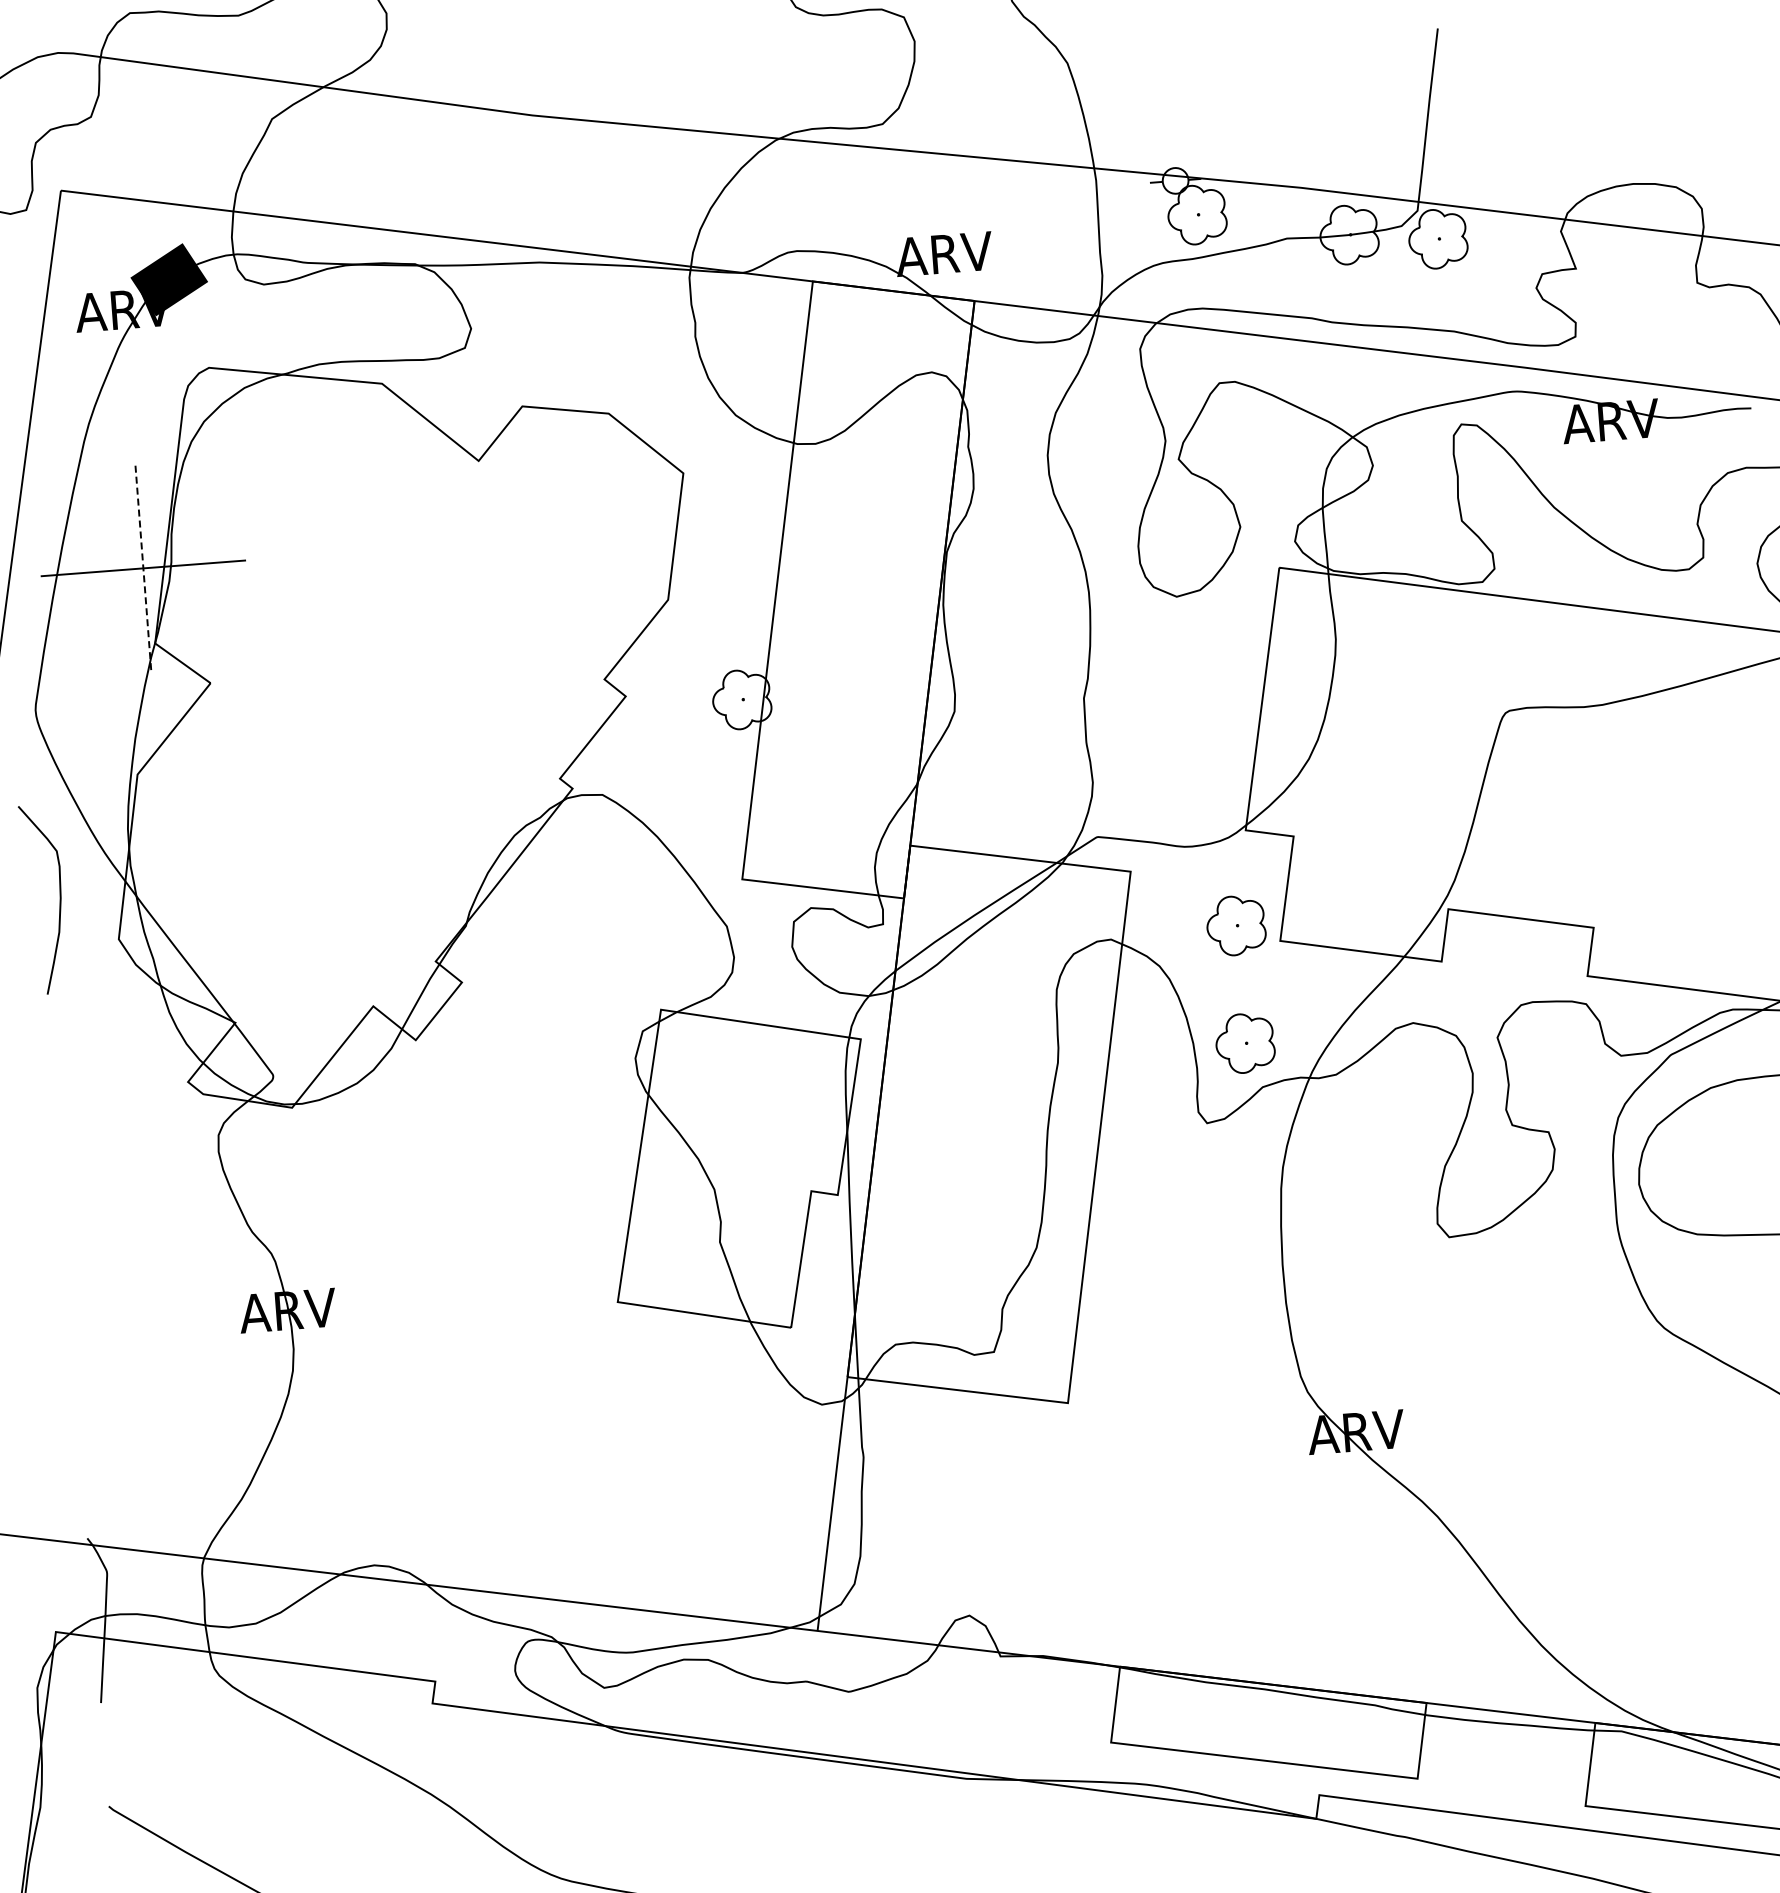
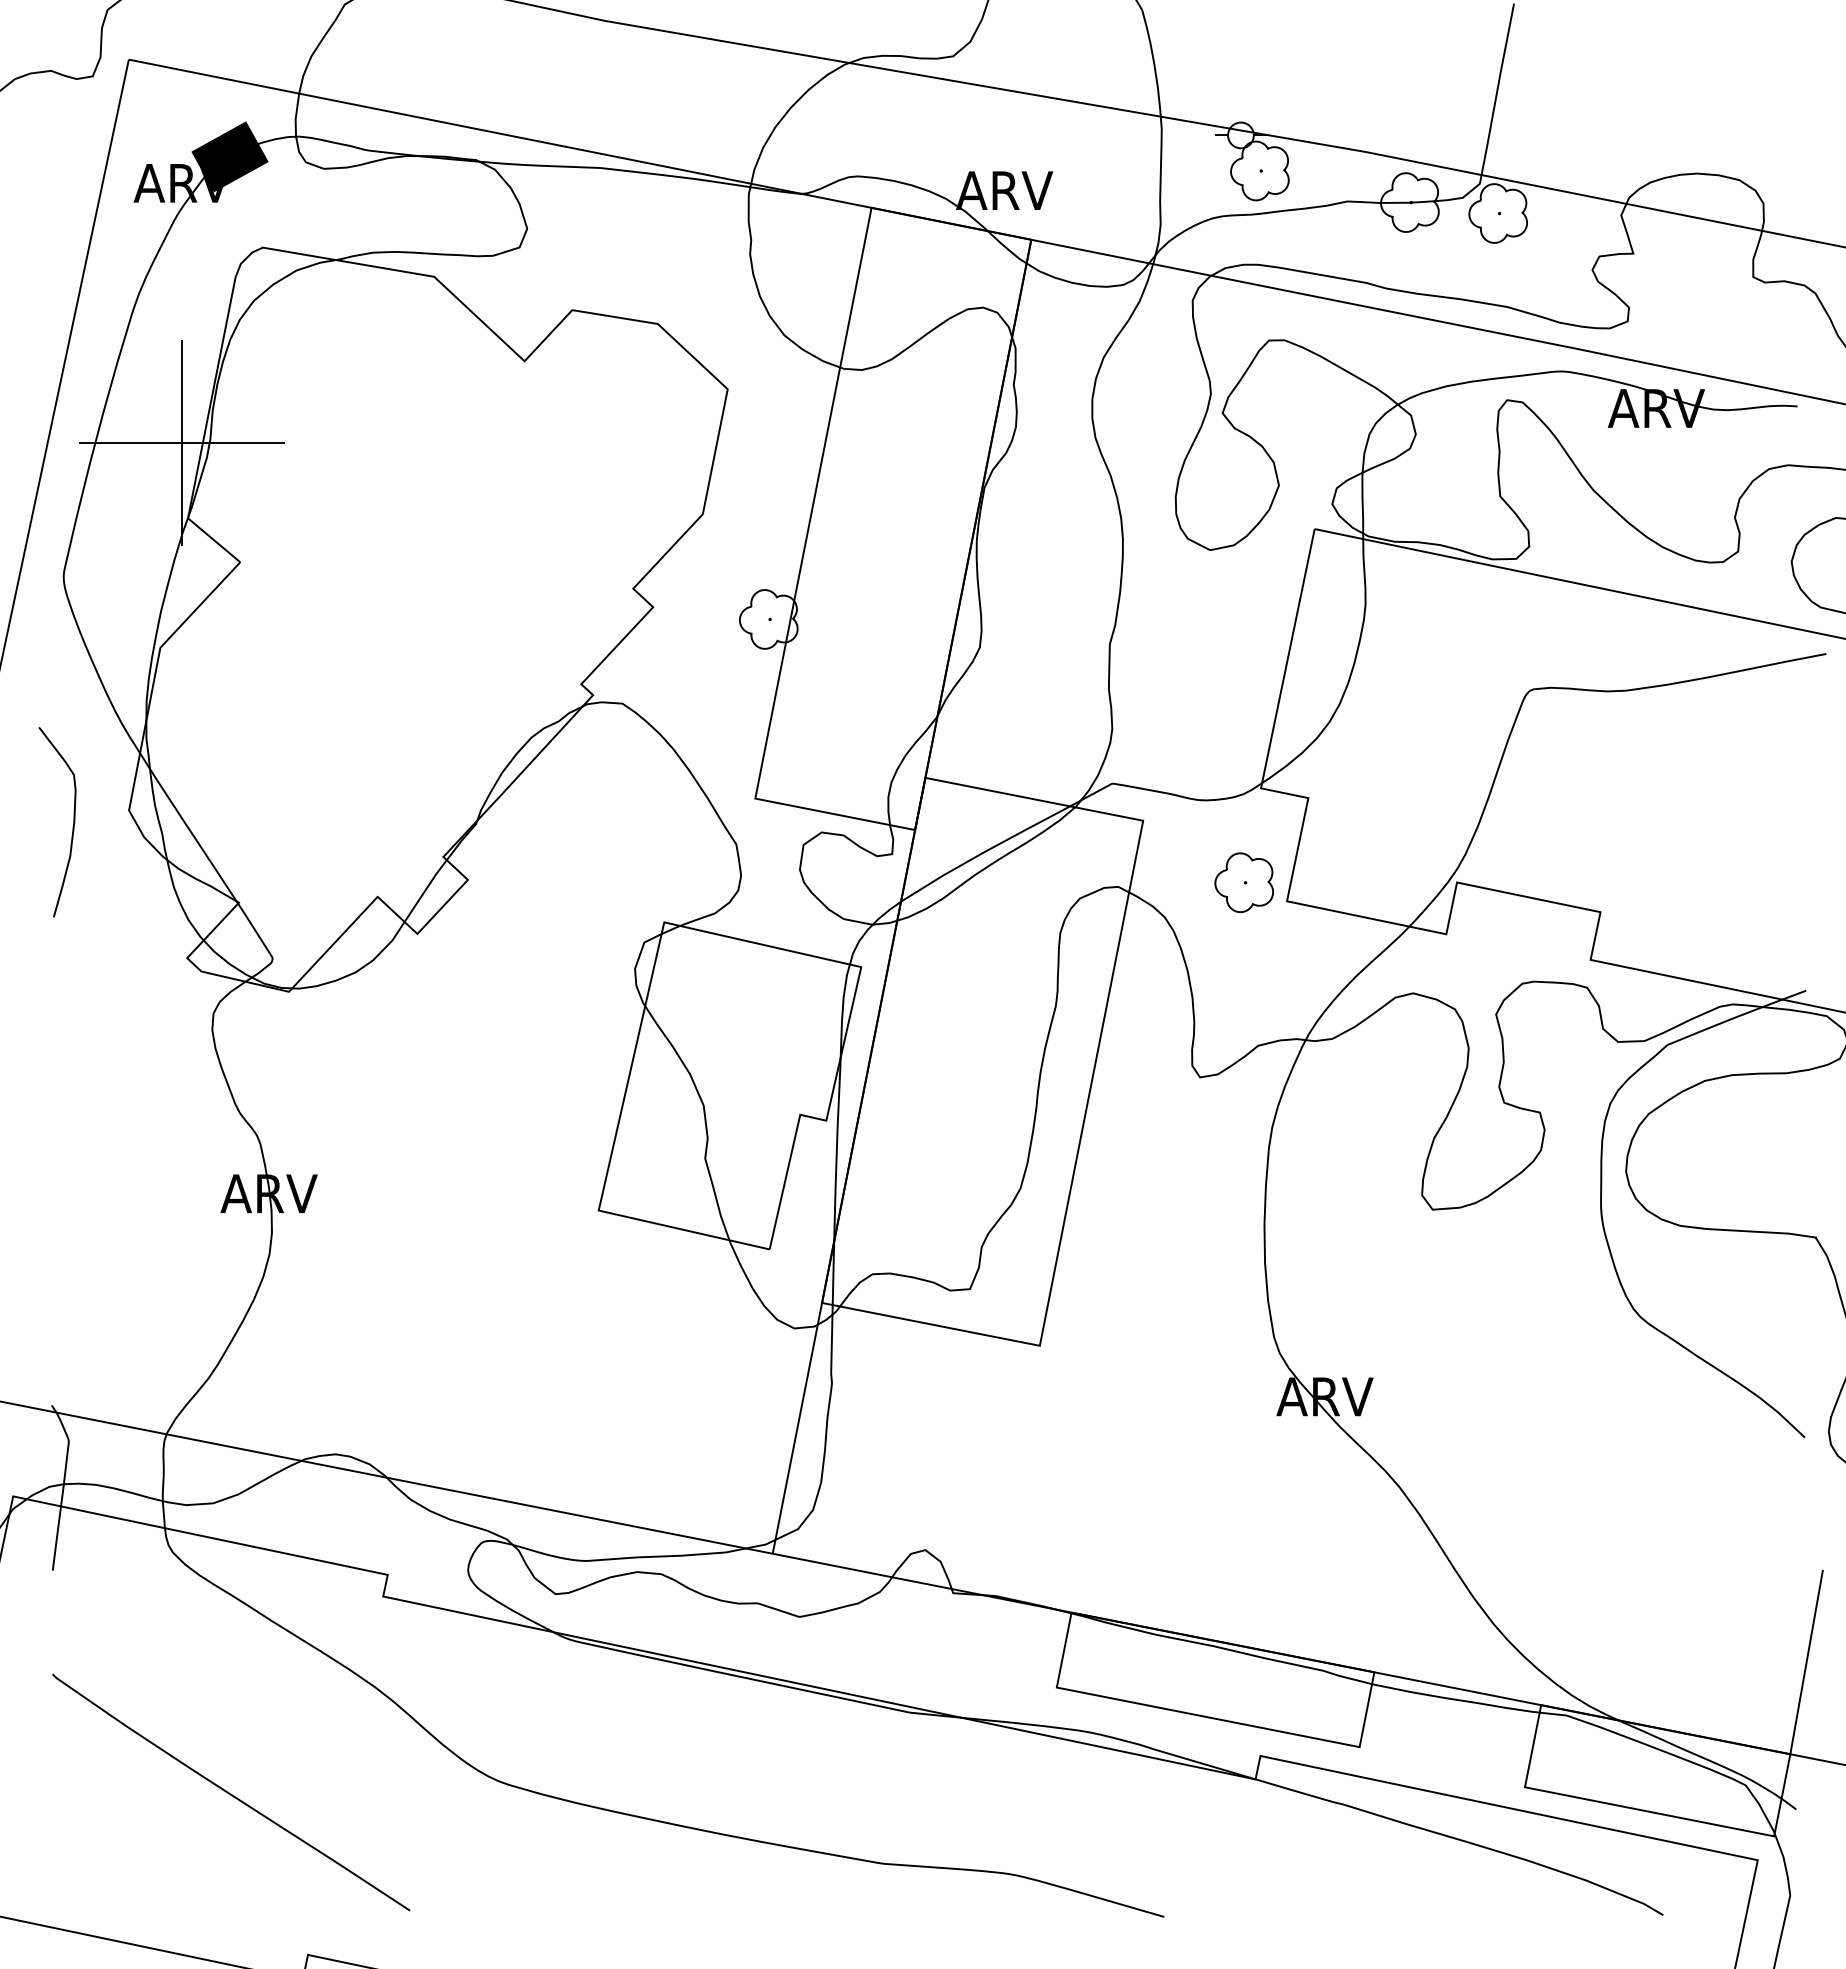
line: (143, 568) -> (182, 442), dashed -> solid
curve: (59, 902) -> (72, 826), moved
part: (1244, 1043) -> (1243, 1000), removed

